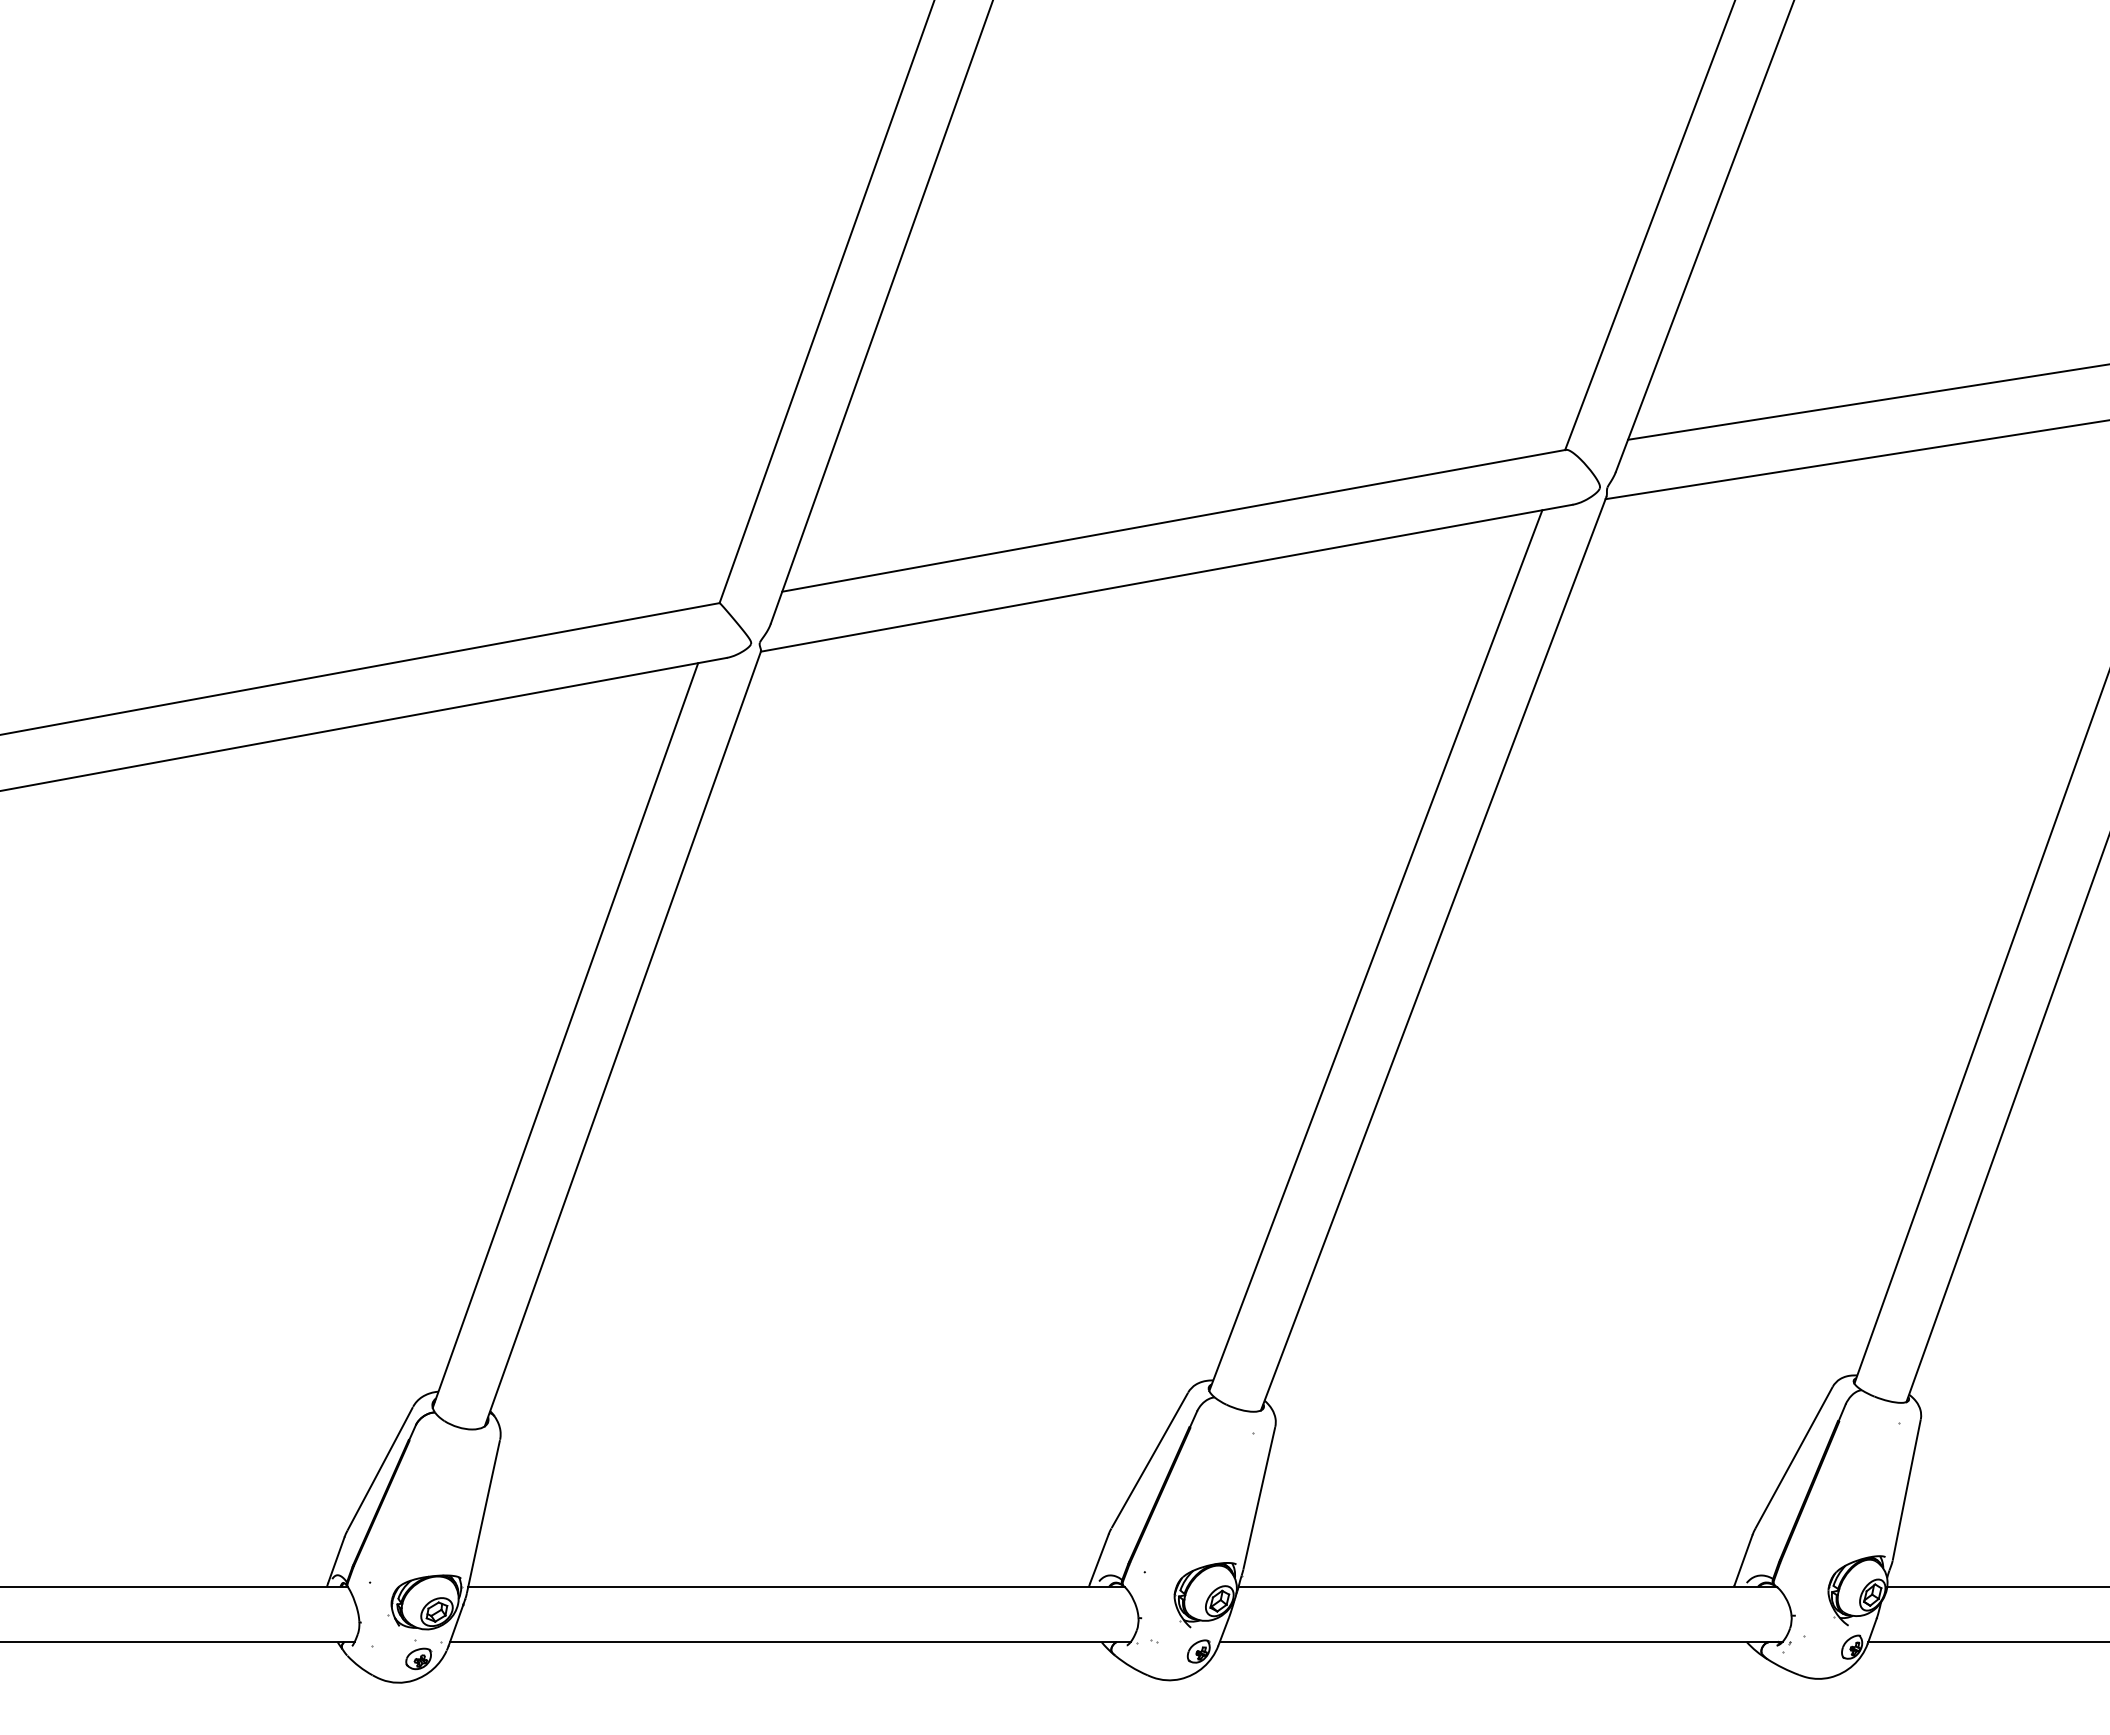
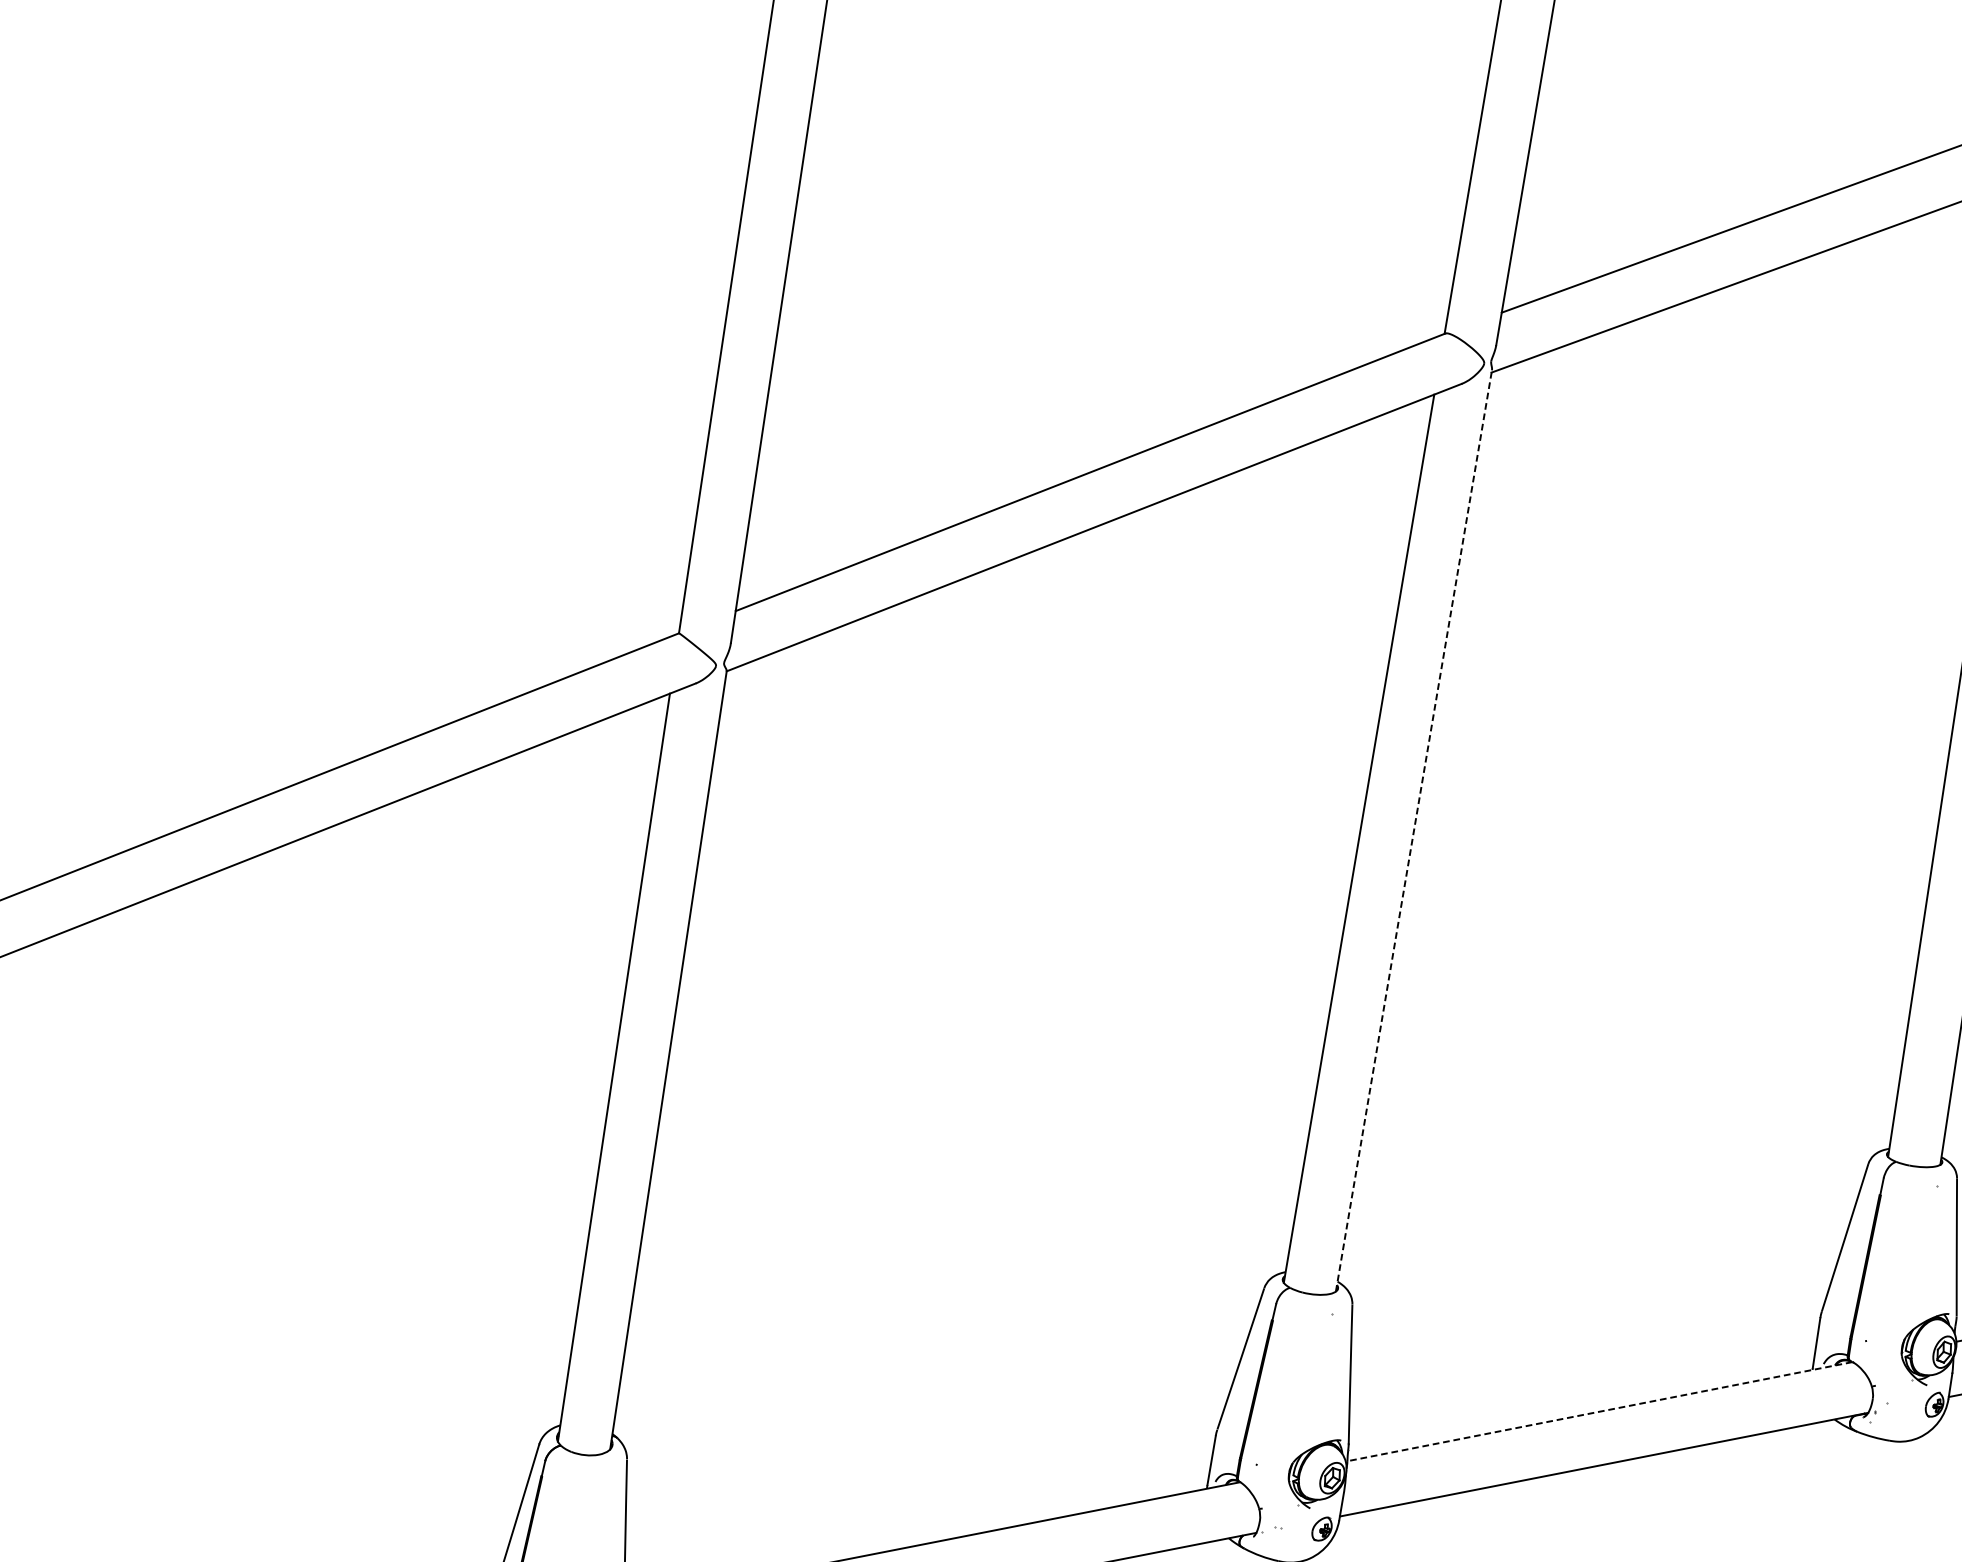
line: (1433, 953) -> (1413, 830), solid -> dashed
line: (1507, 1586) -> (1599, 1411), solid -> dashed

